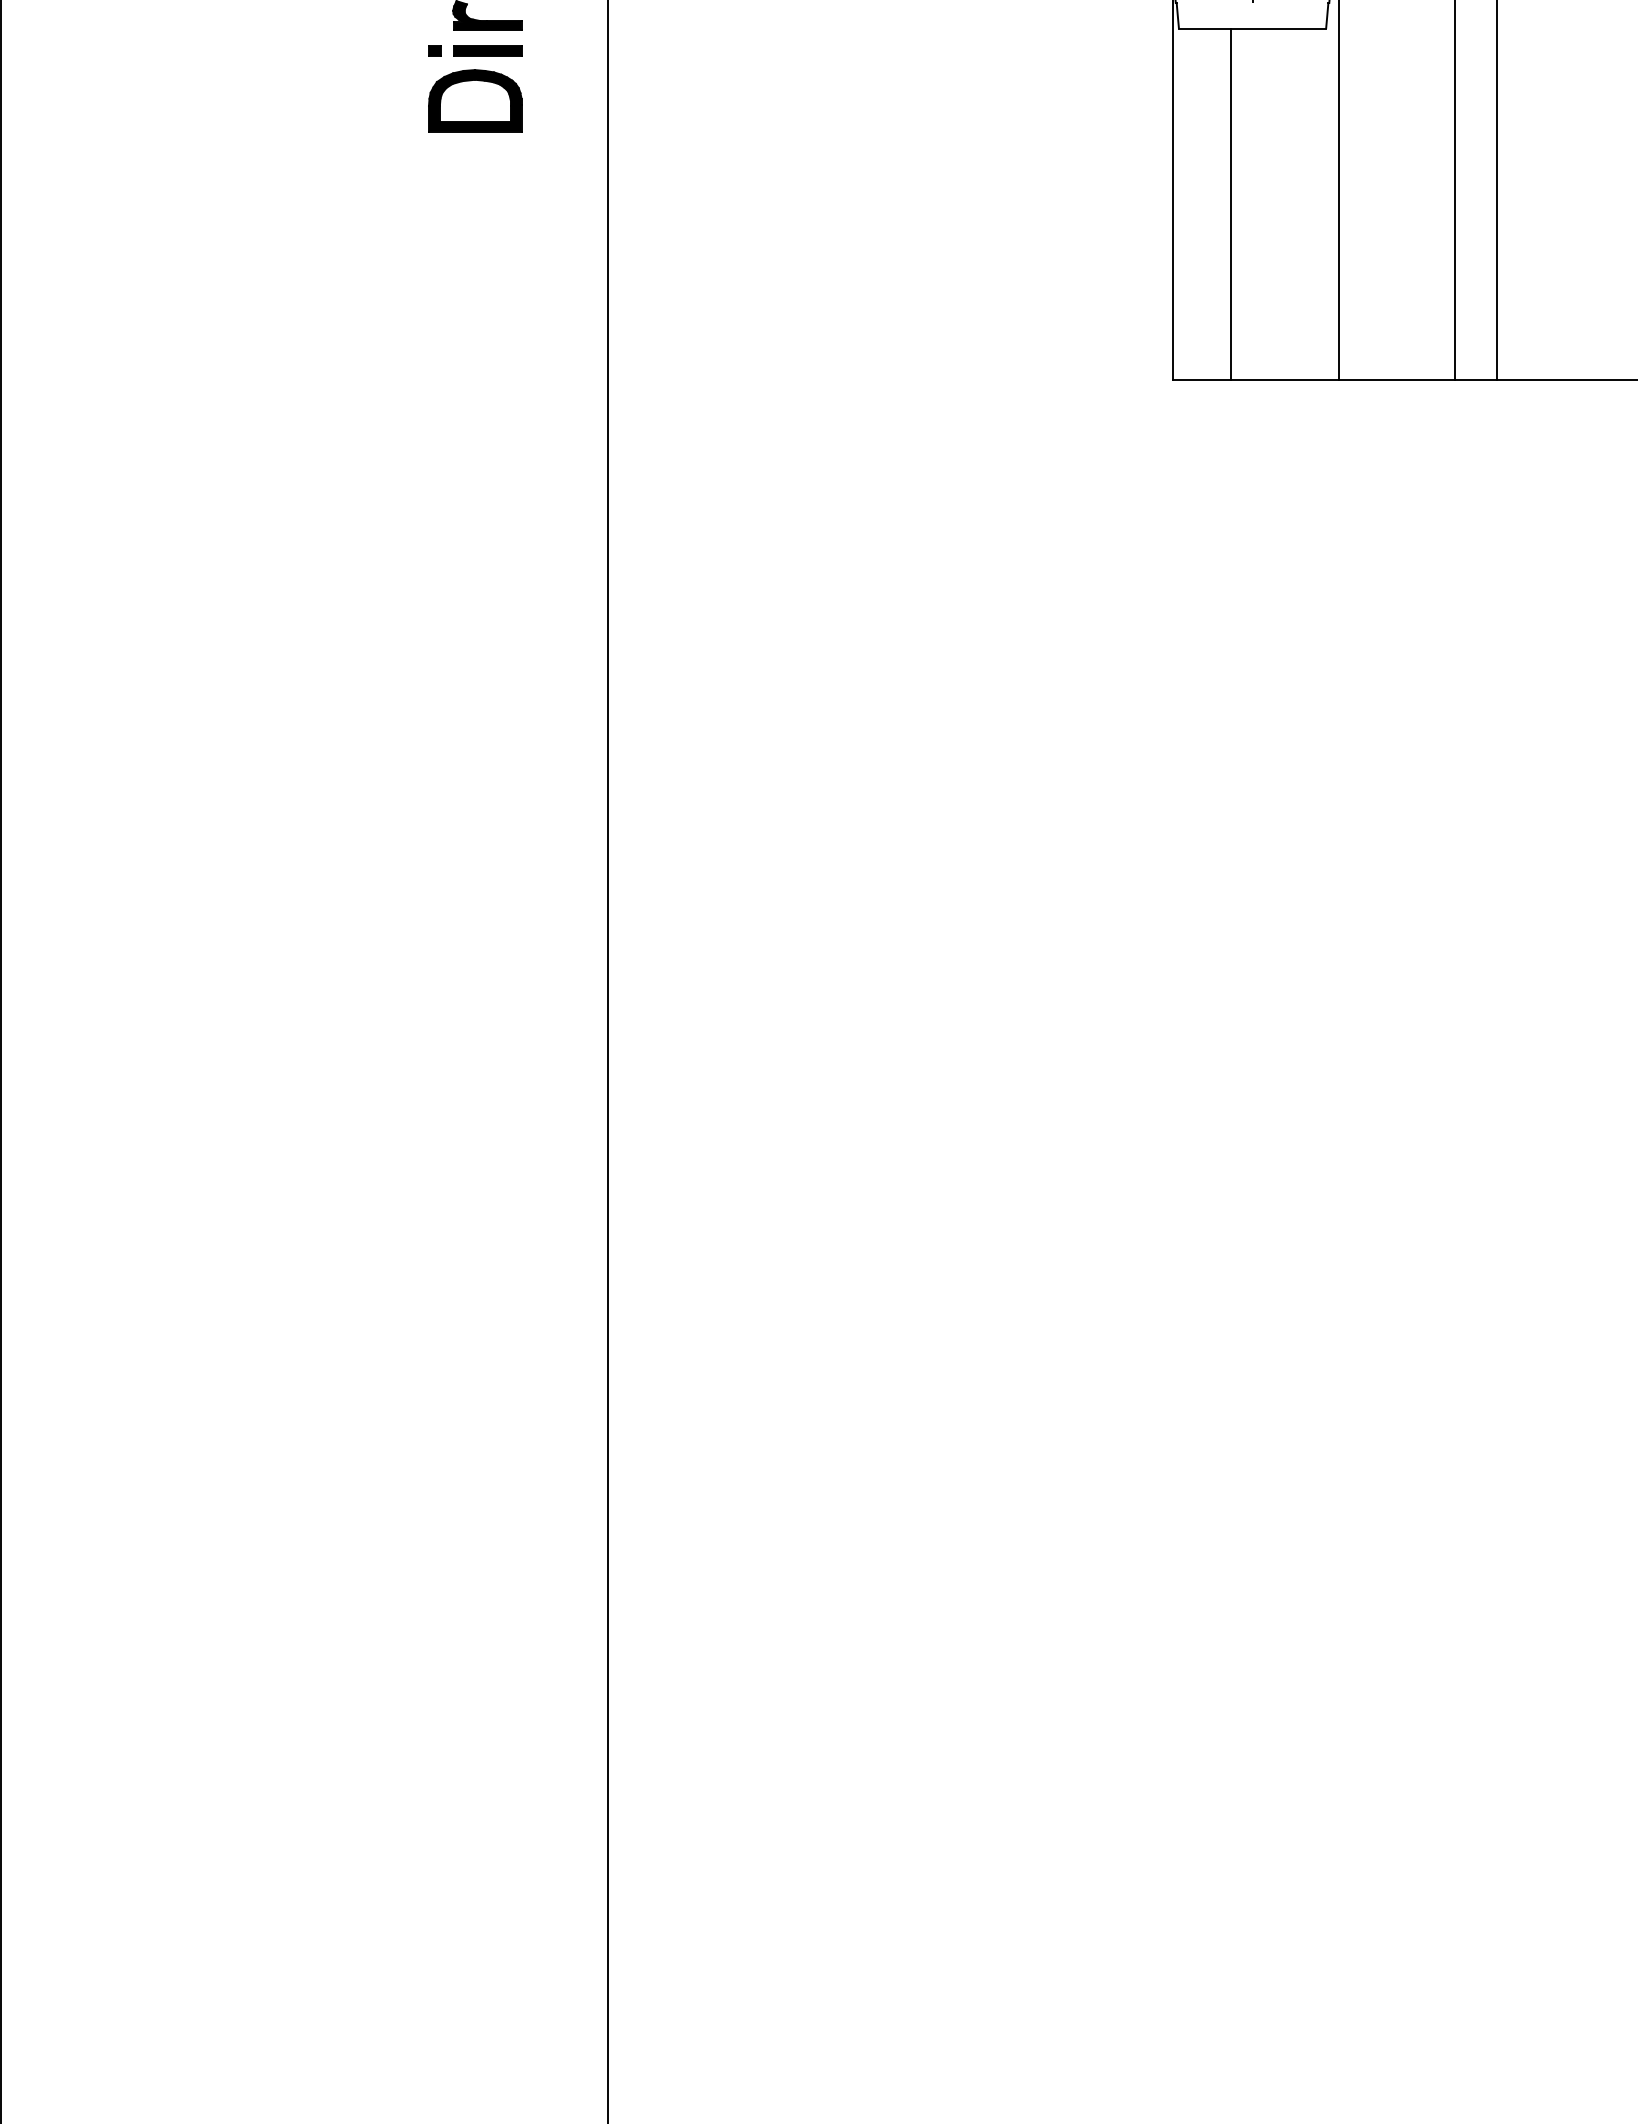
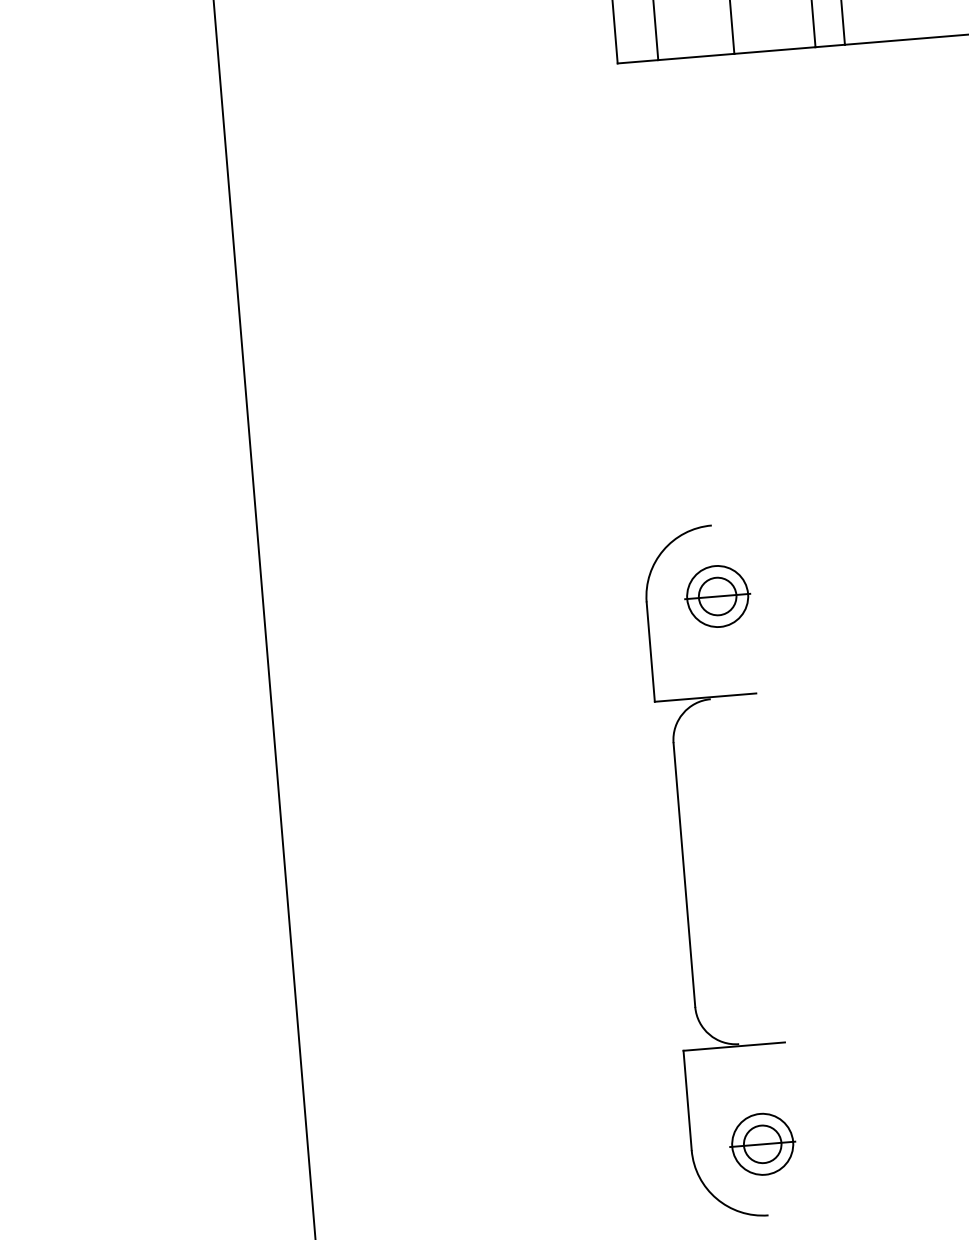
part: (1173, 1536) -> (684, 874), added

